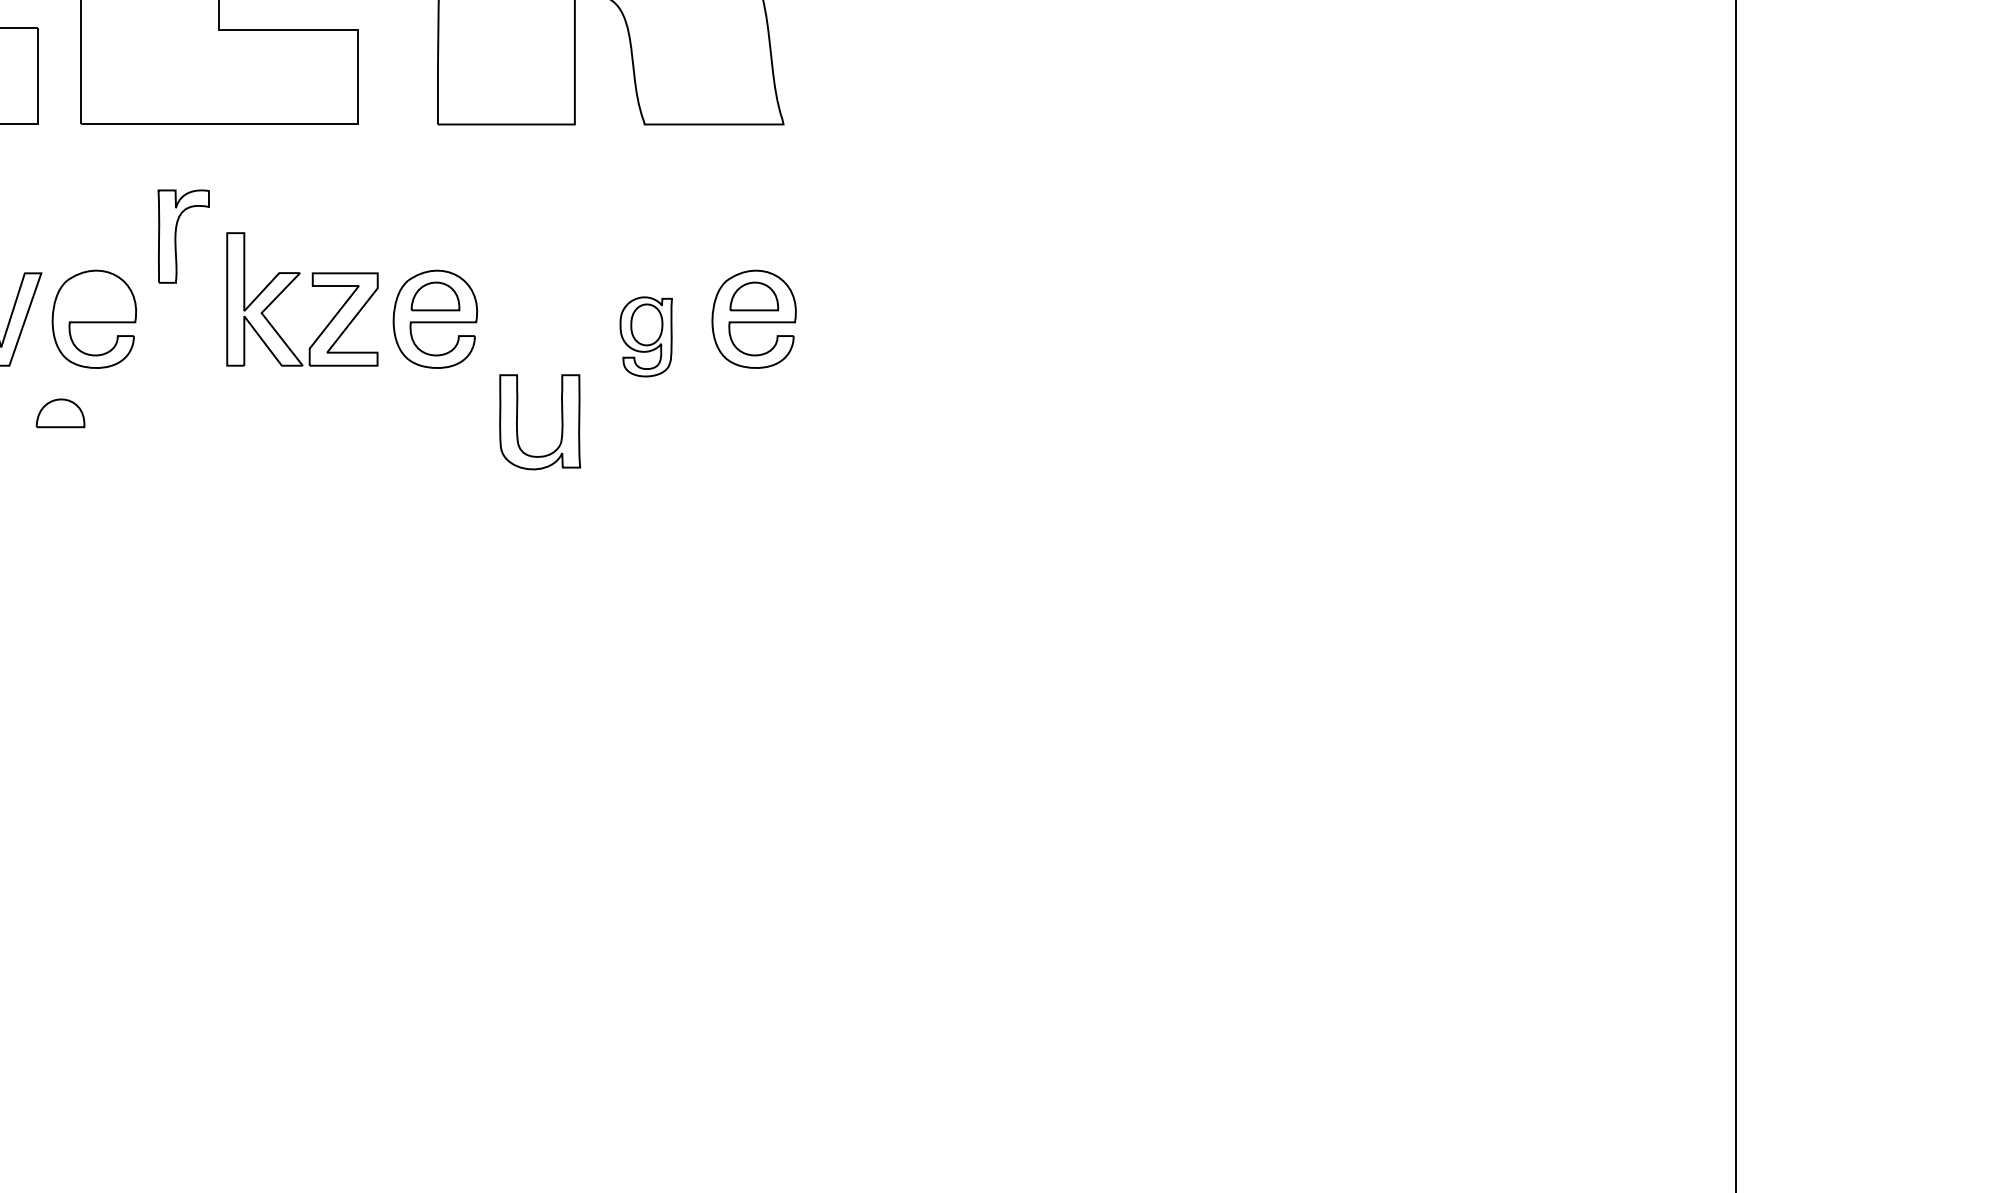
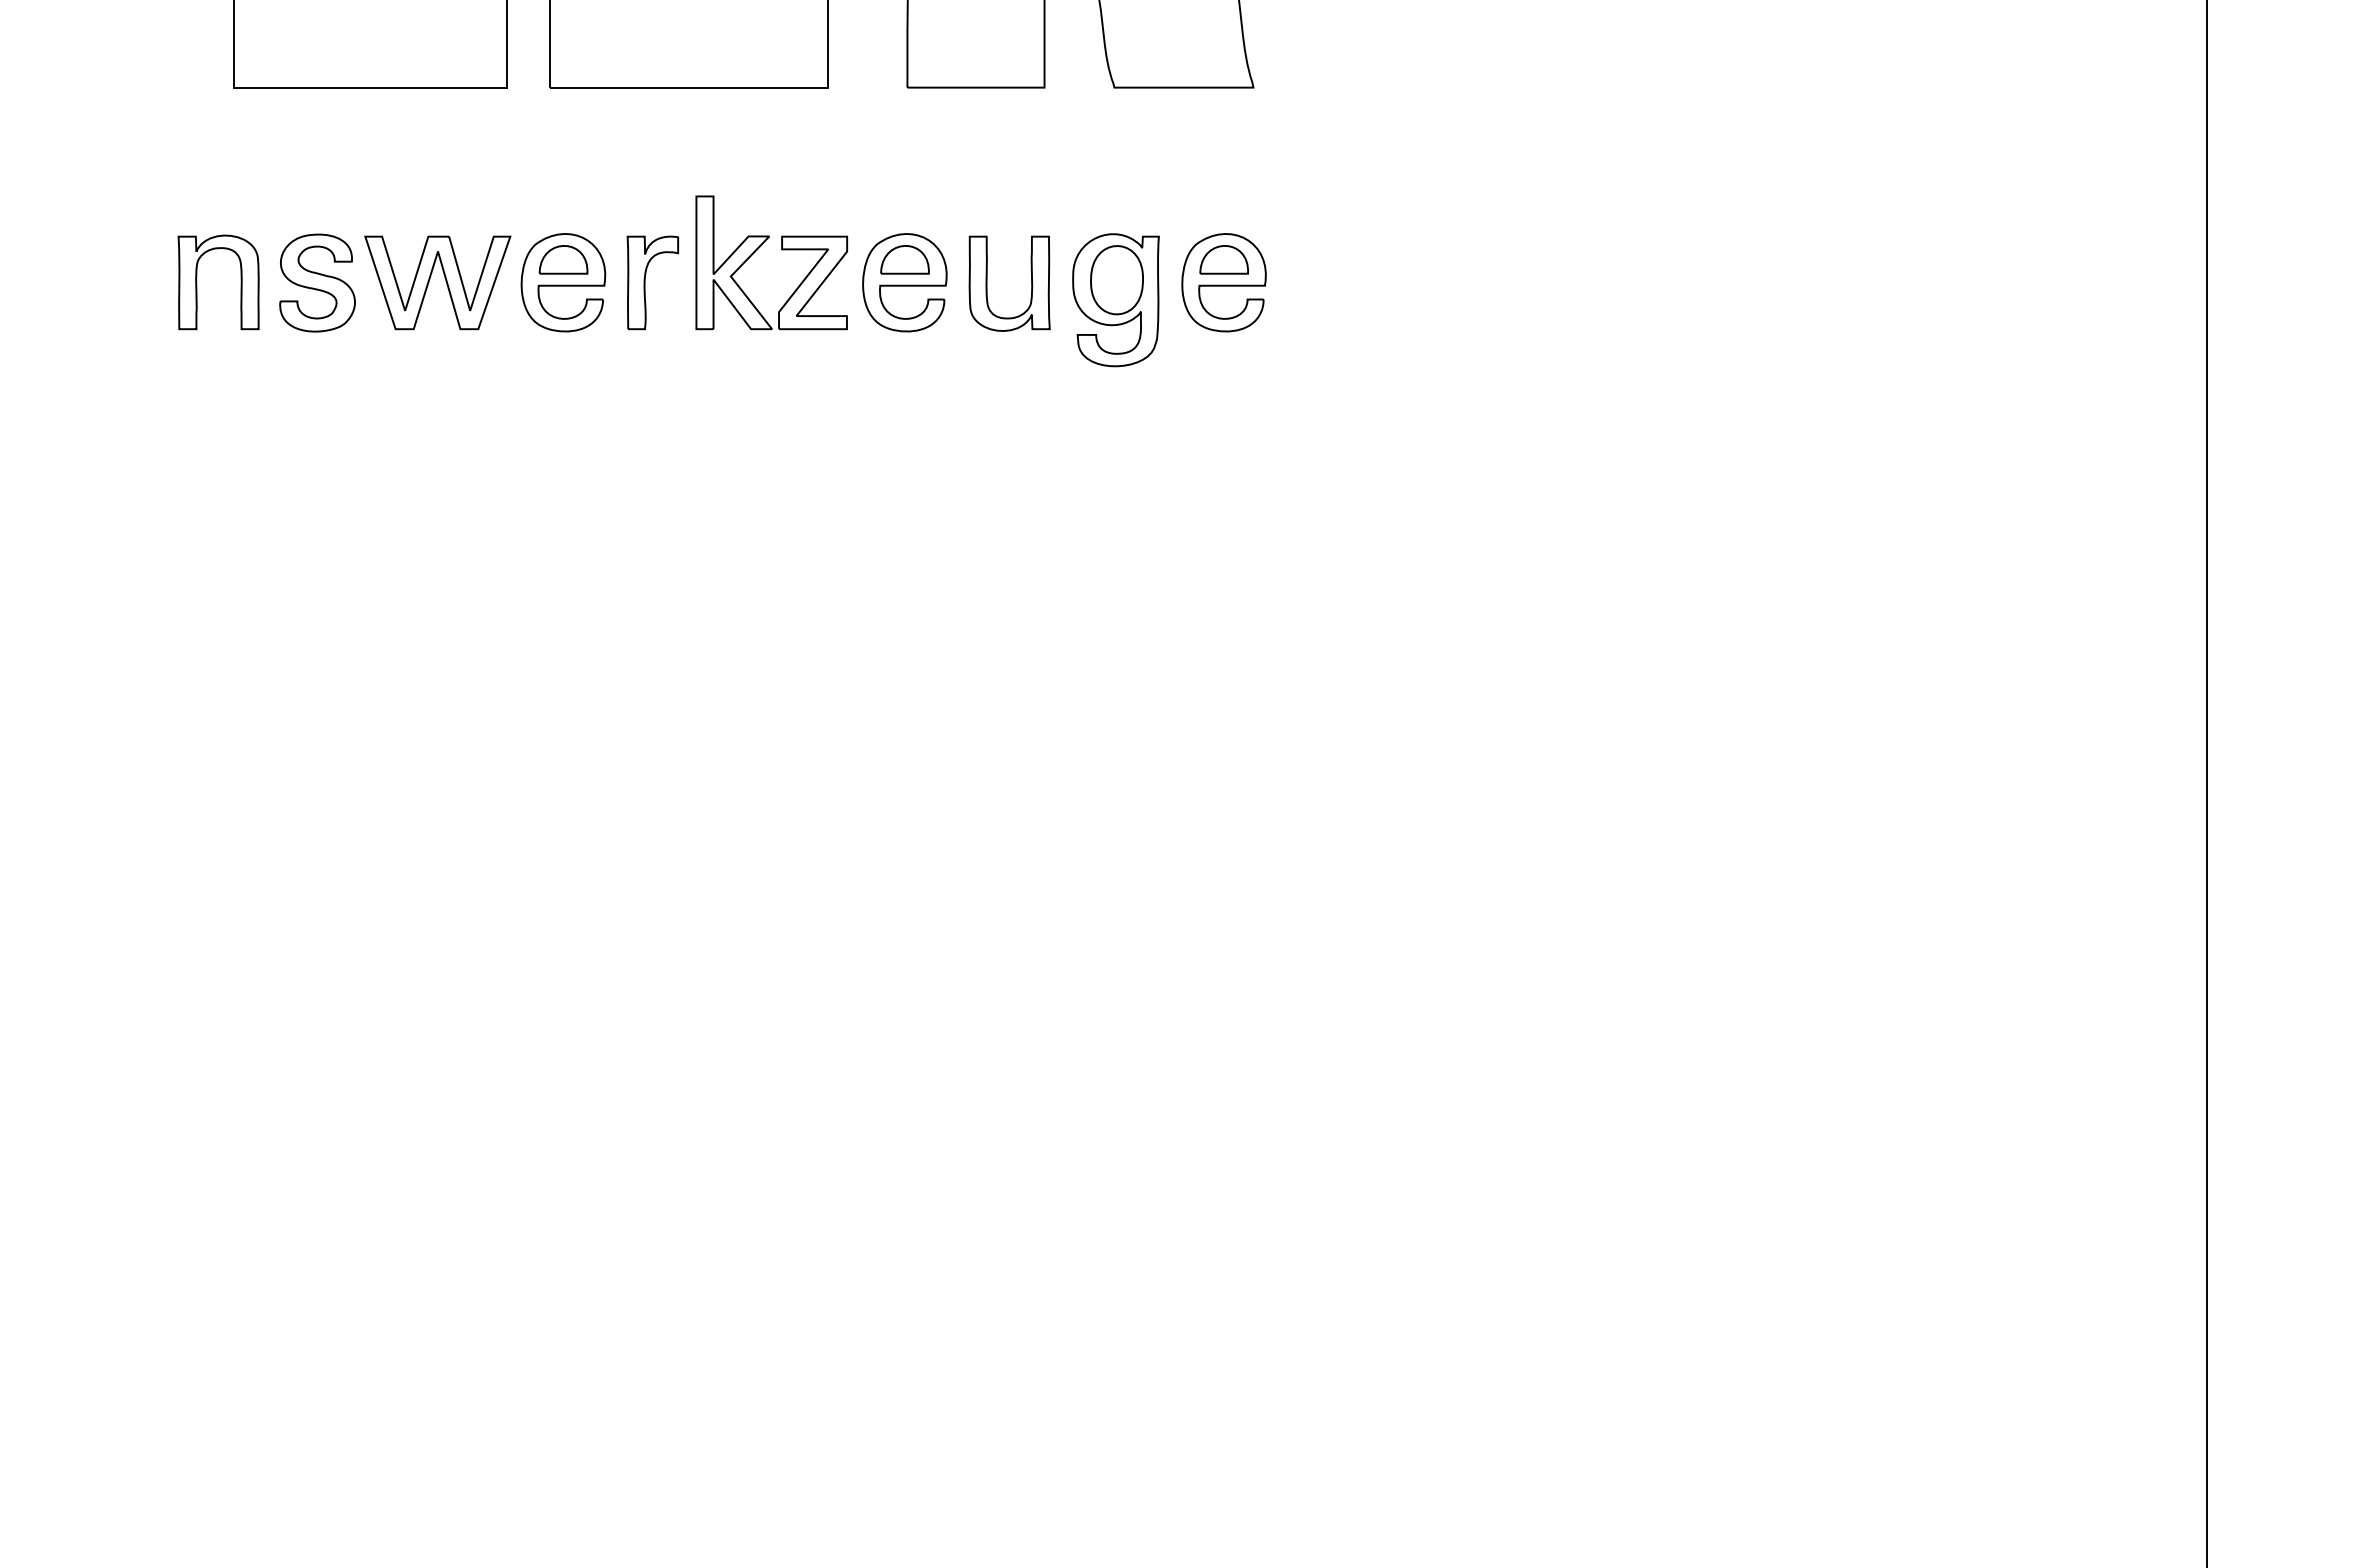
part: (176, 236) -> (645, 282), moved
part: (645, 337) -> (1115, 300), size x1.67
part: (60, 412) -> (563, 259), moved
part: (517, 421) -> (987, 283), moved

